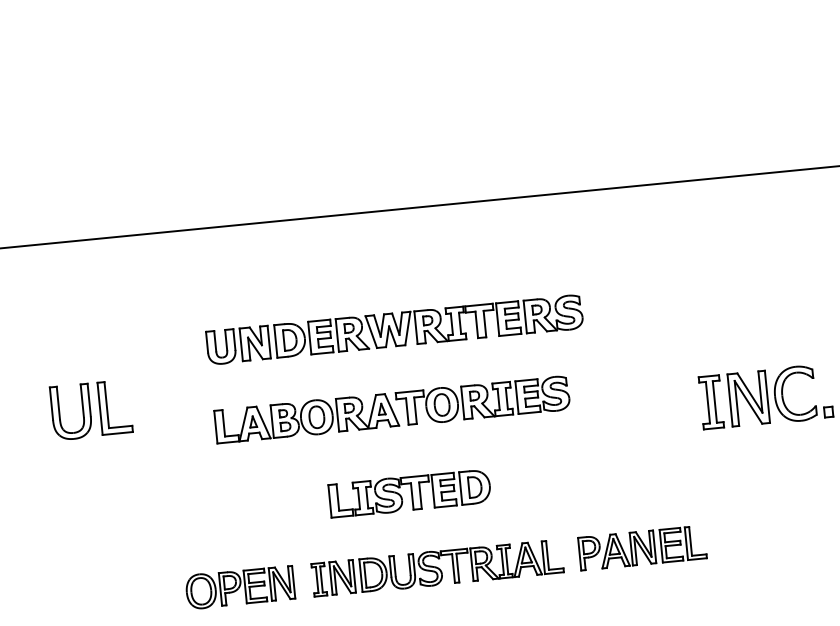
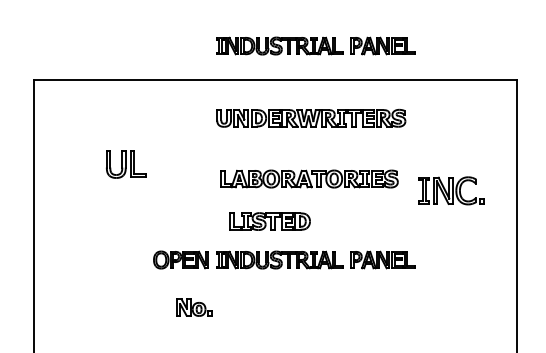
part: (466, 134) -> (315, 45), added
part: (395, 328) -> (311, 117), moved
part: (392, 408) -> (309, 178), moved
part: (89, 410) -> (125, 164), moved

